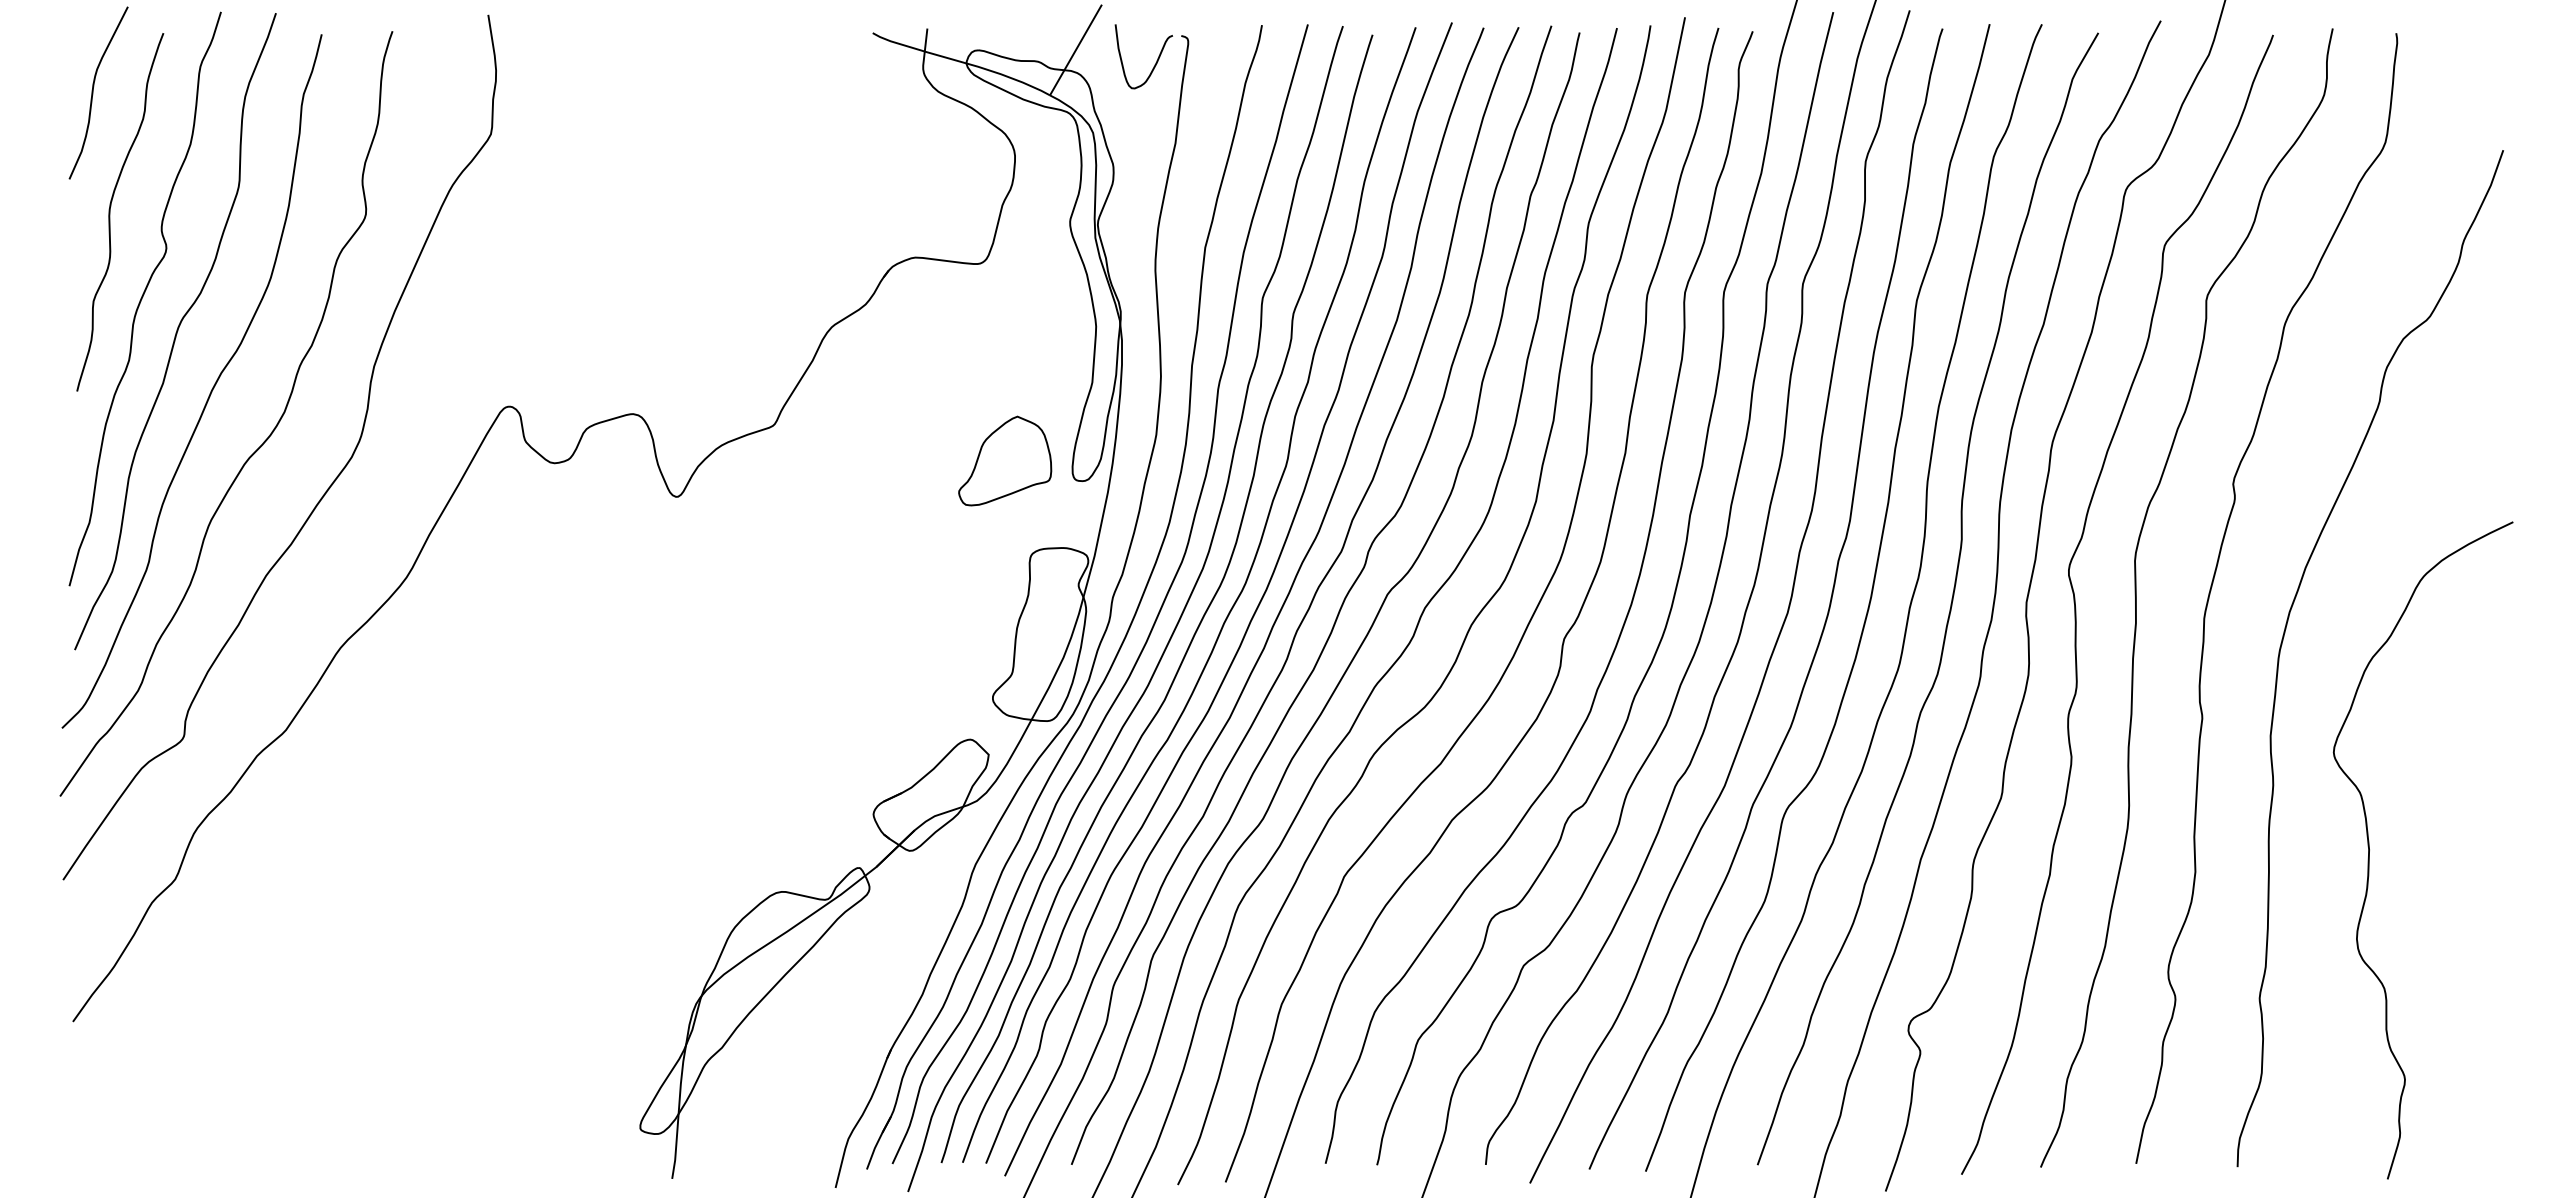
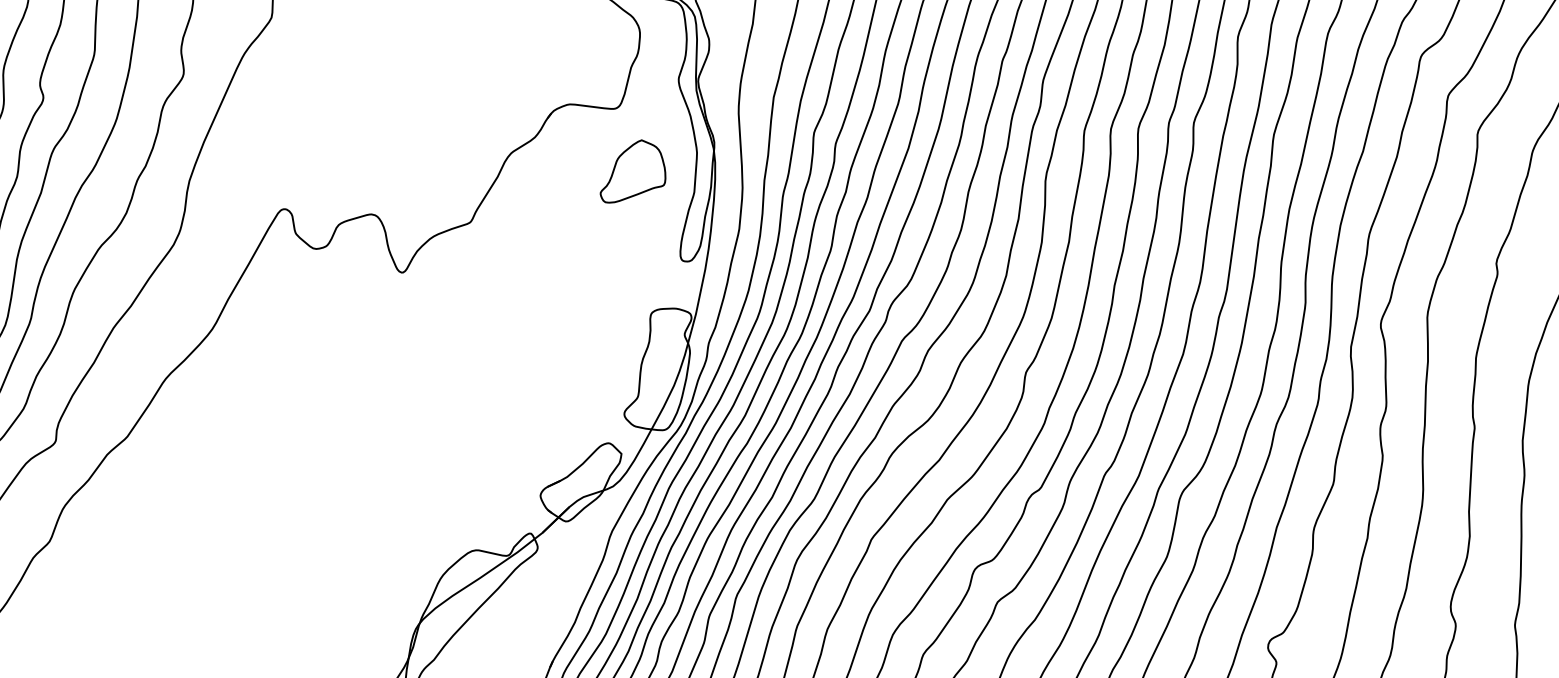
part: (1005, 460) -> (633, 171), moved

